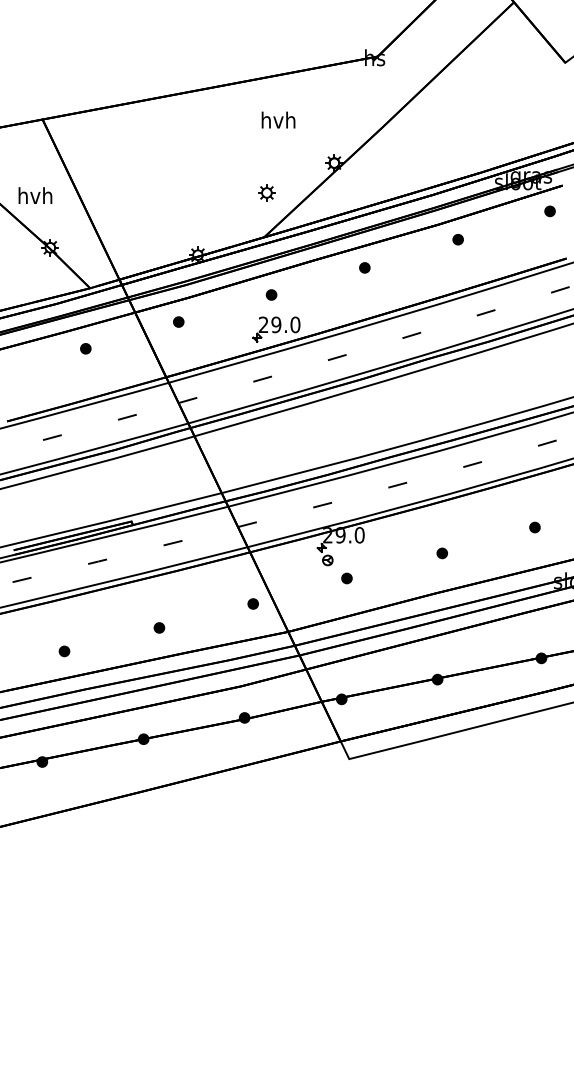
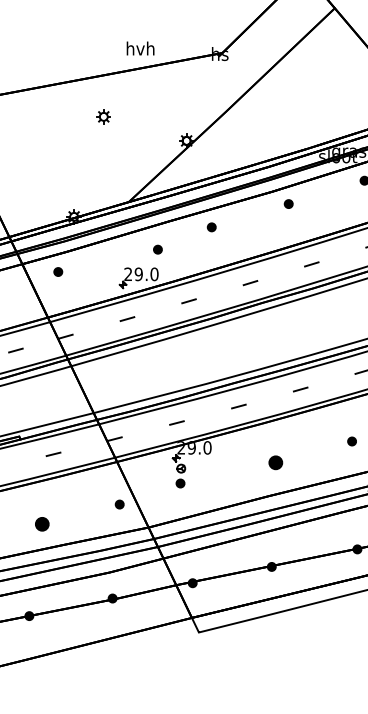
text: (278, 119) -> (140, 48), moved
part: (266, 192) -> (103, 116), moved
part: (271, 294) -> (157, 249), moved
part: (441, 553) -> (275, 462), size x1.6
part: (346, 578) -> (180, 483), moved
part: (159, 627) -> (42, 523), size x1.6

